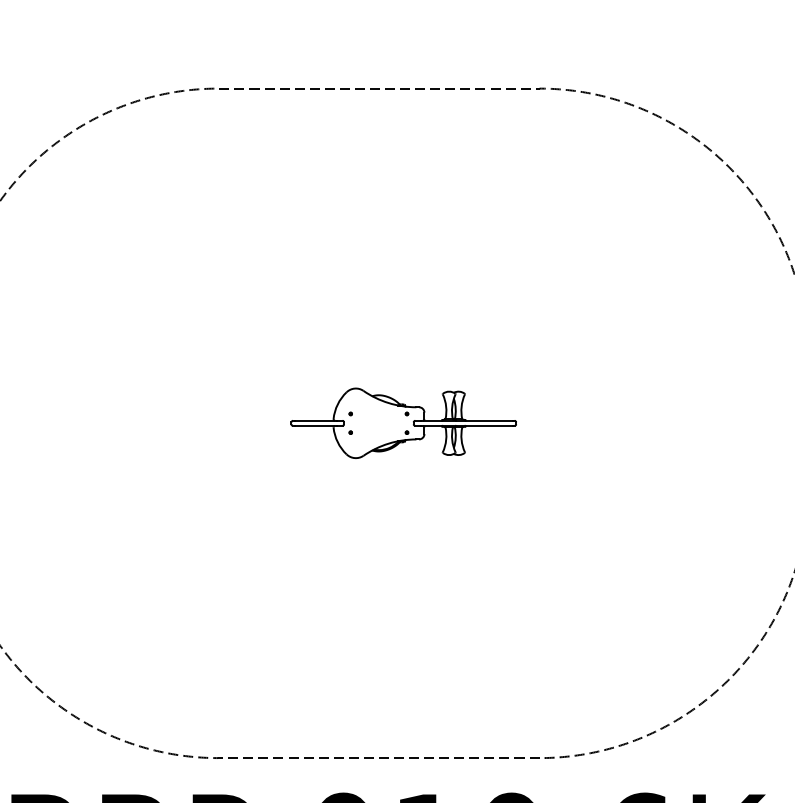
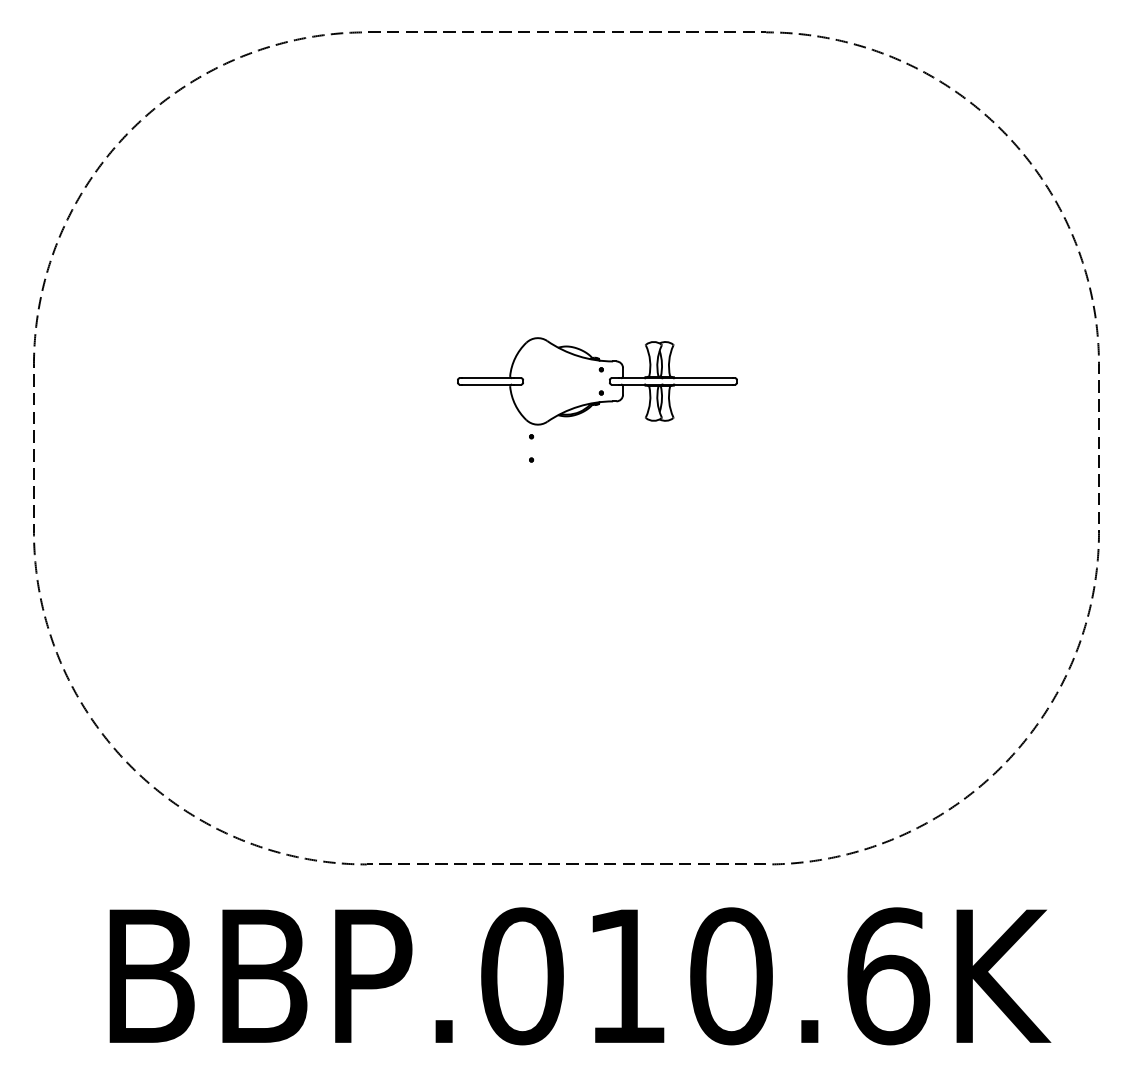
part: (403, 423) -> (597, 381), moved

